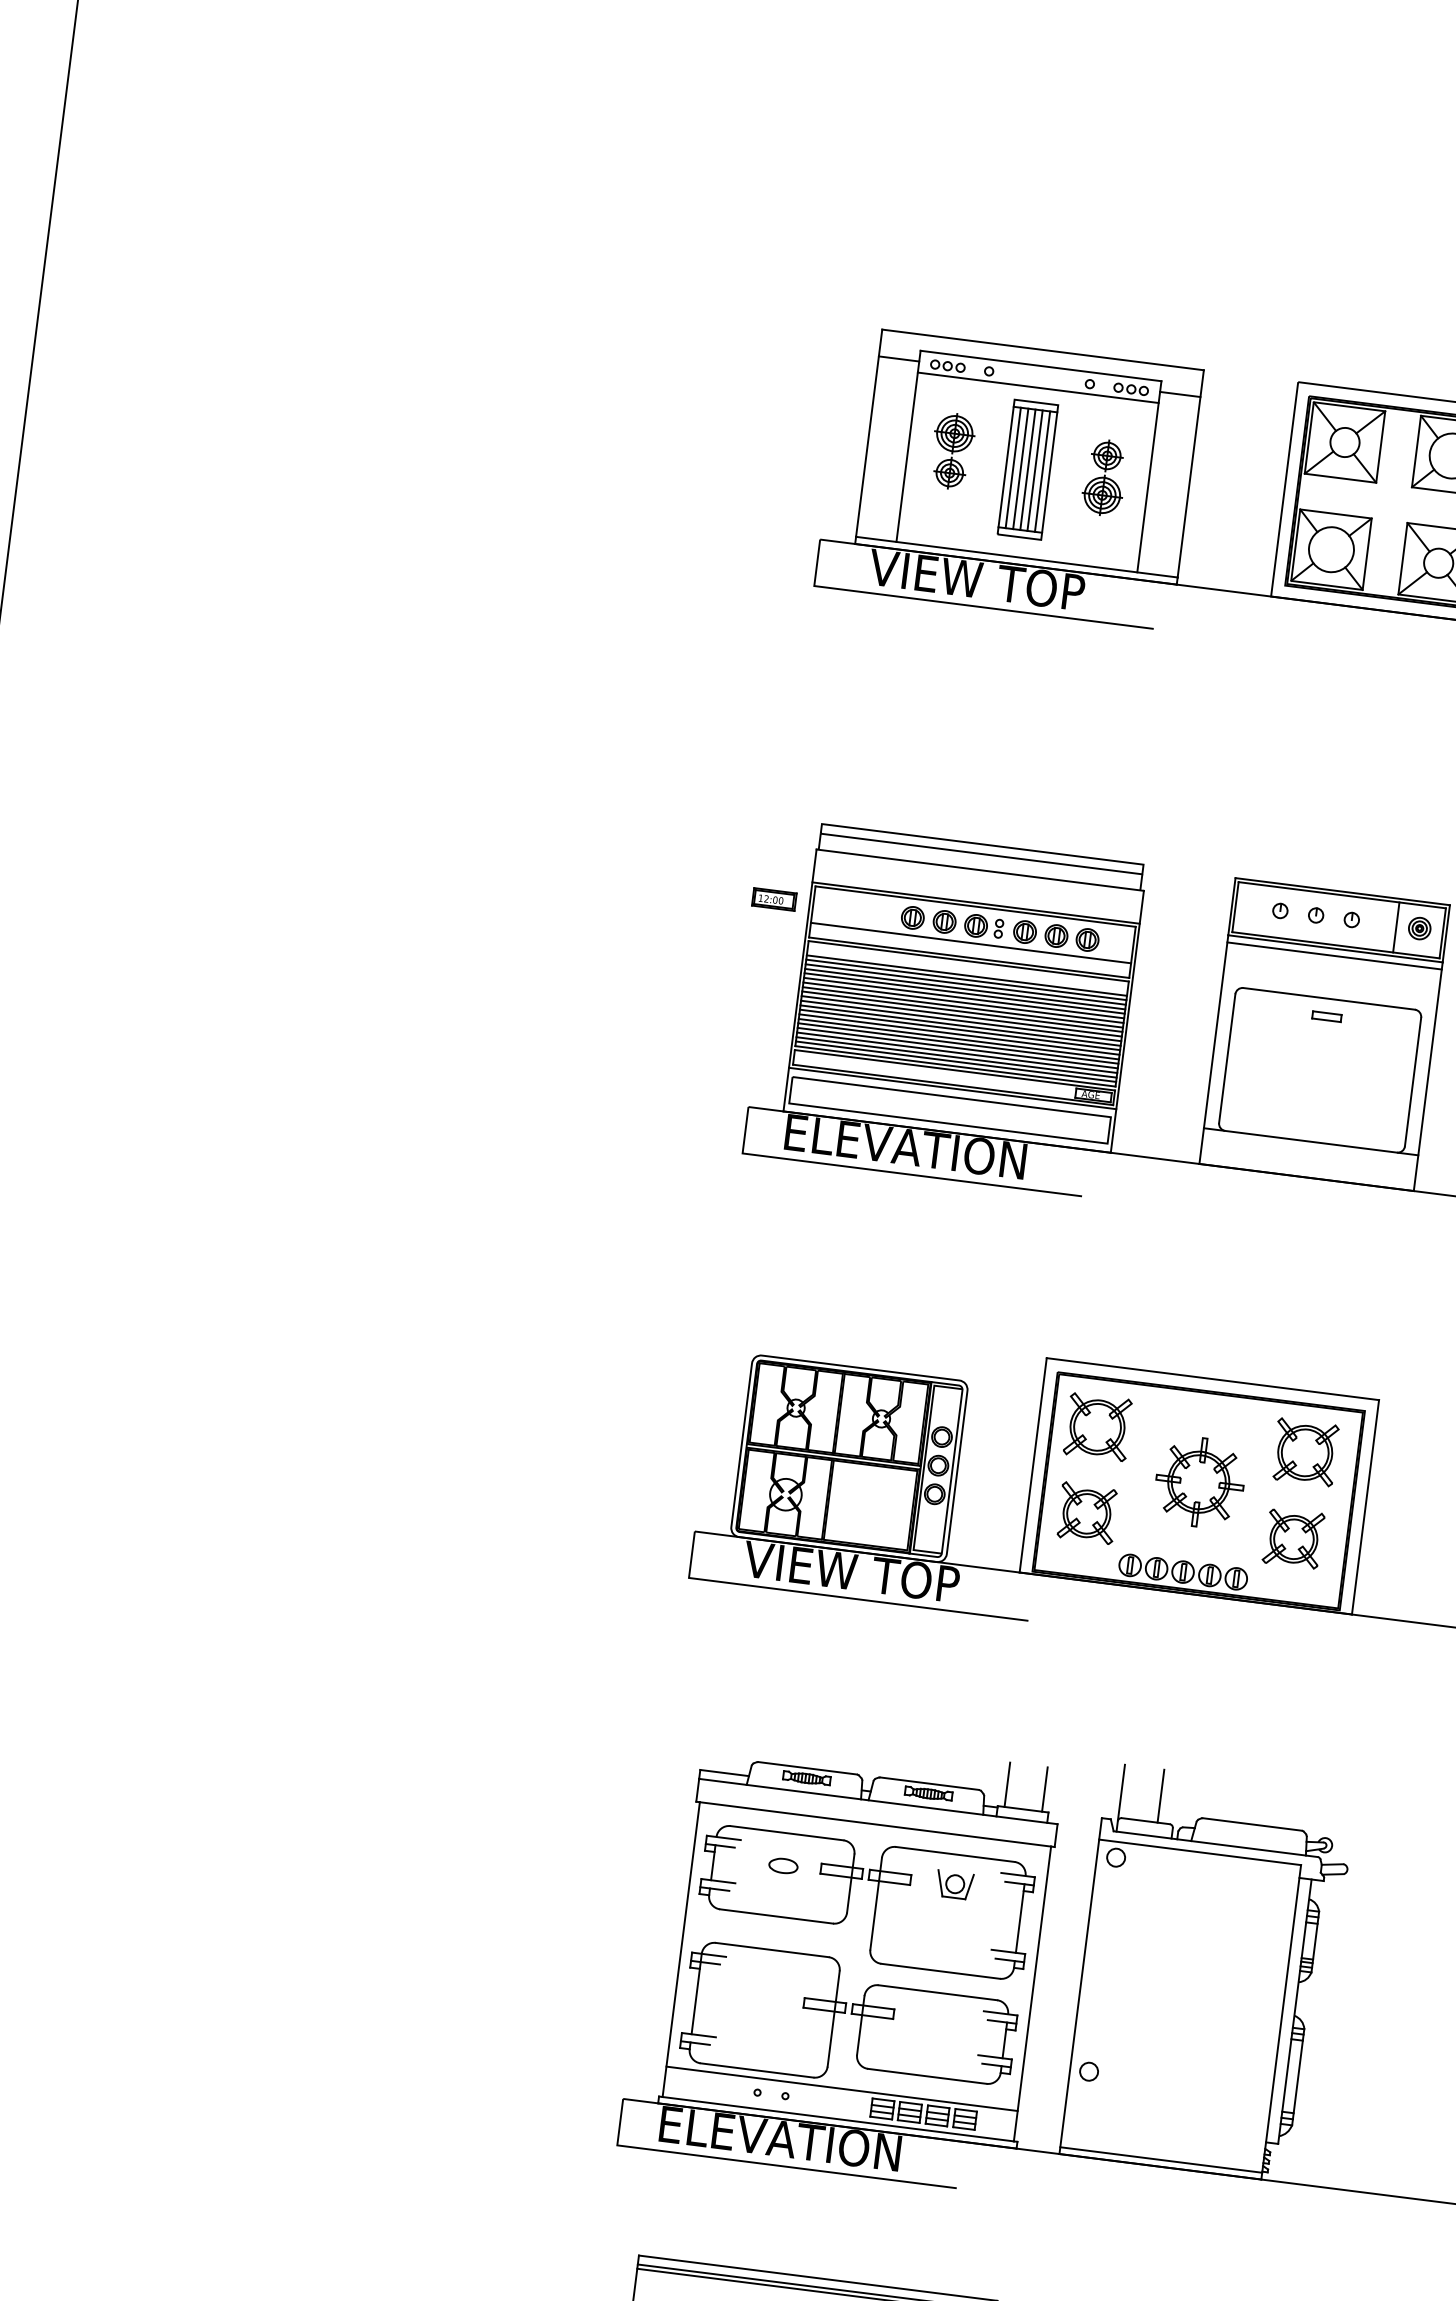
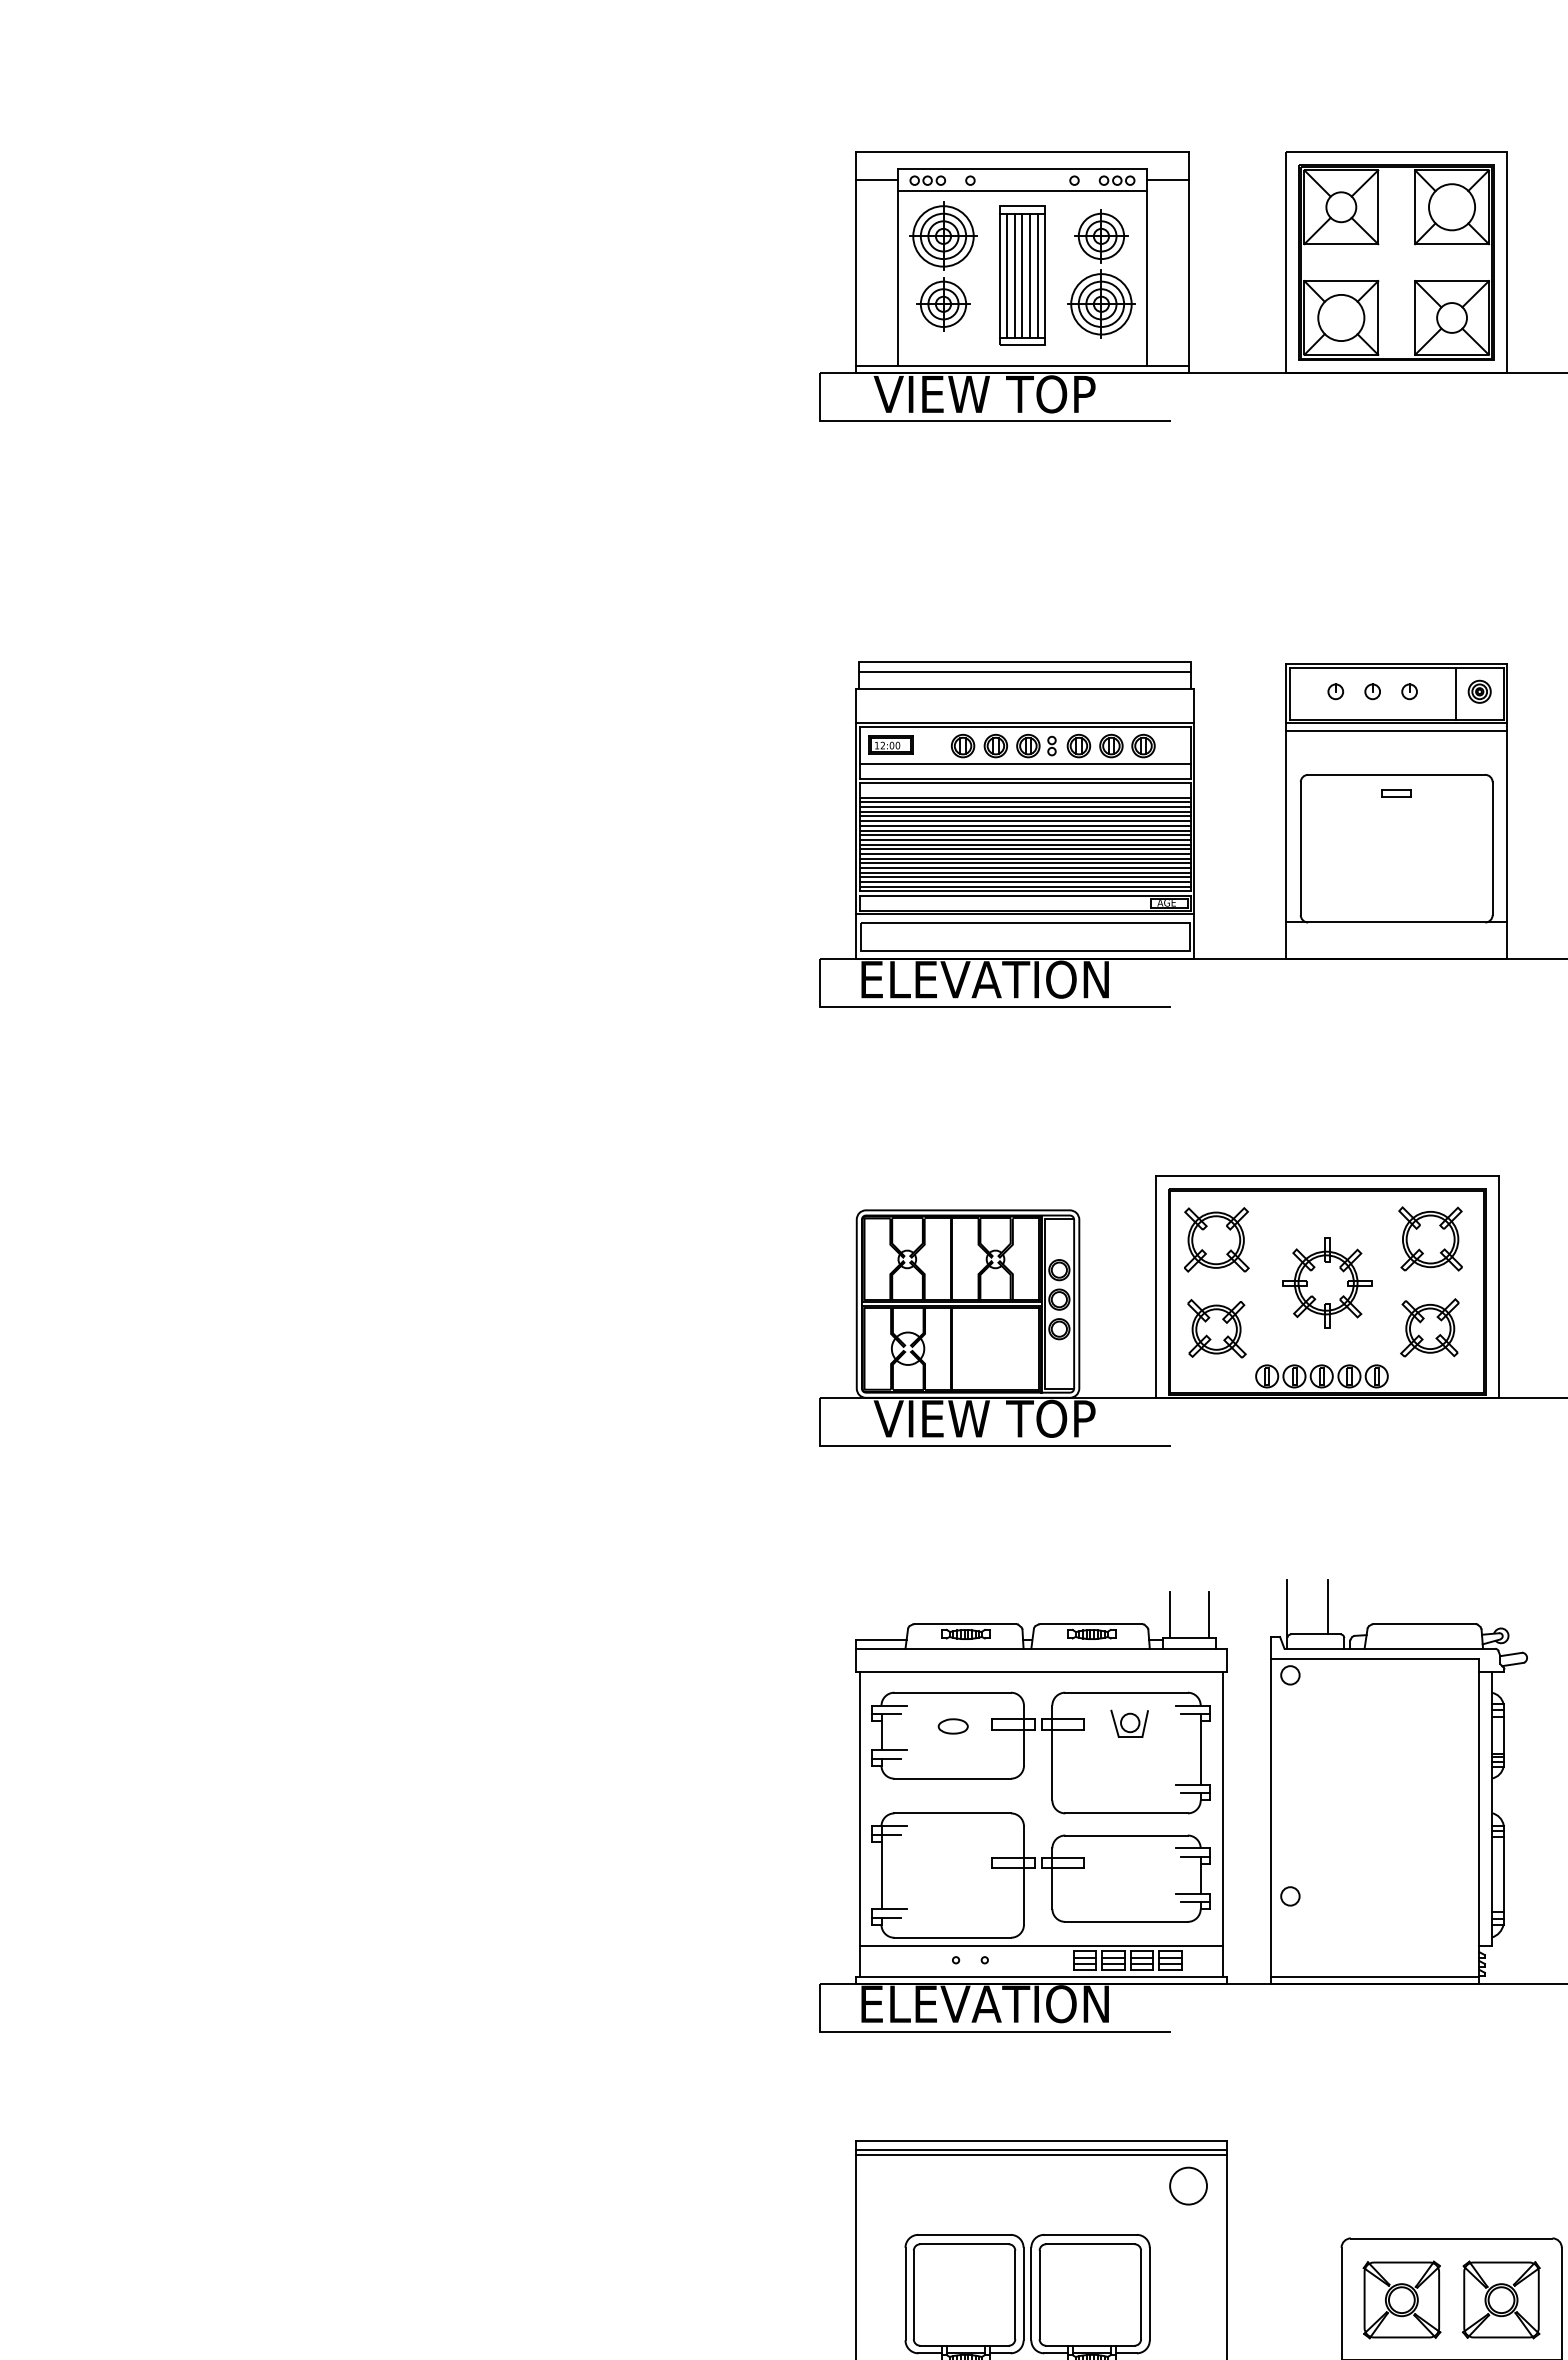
part: (952, 451) -> (943, 266), size x1.67
part: (1104, 477) -> (1101, 273), size x1.67
part: (774, 898) -> (890, 744), moved

